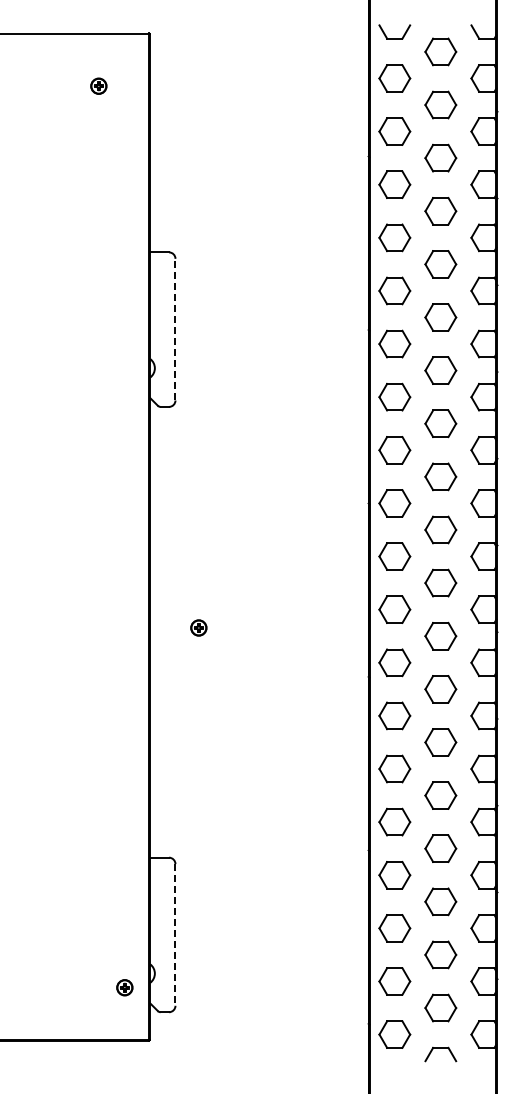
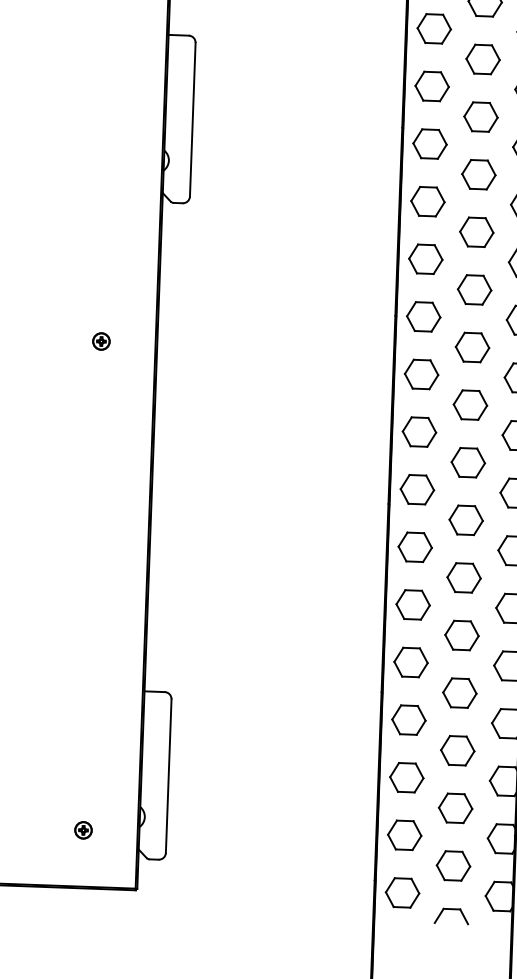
line: (175, 329) -> (192, 119), dashed -> solid
part: (198, 627) -> (101, 340), moved
line: (175, 934) -> (168, 775), dashed -> solid
part: (124, 987) -> (83, 830), moved

